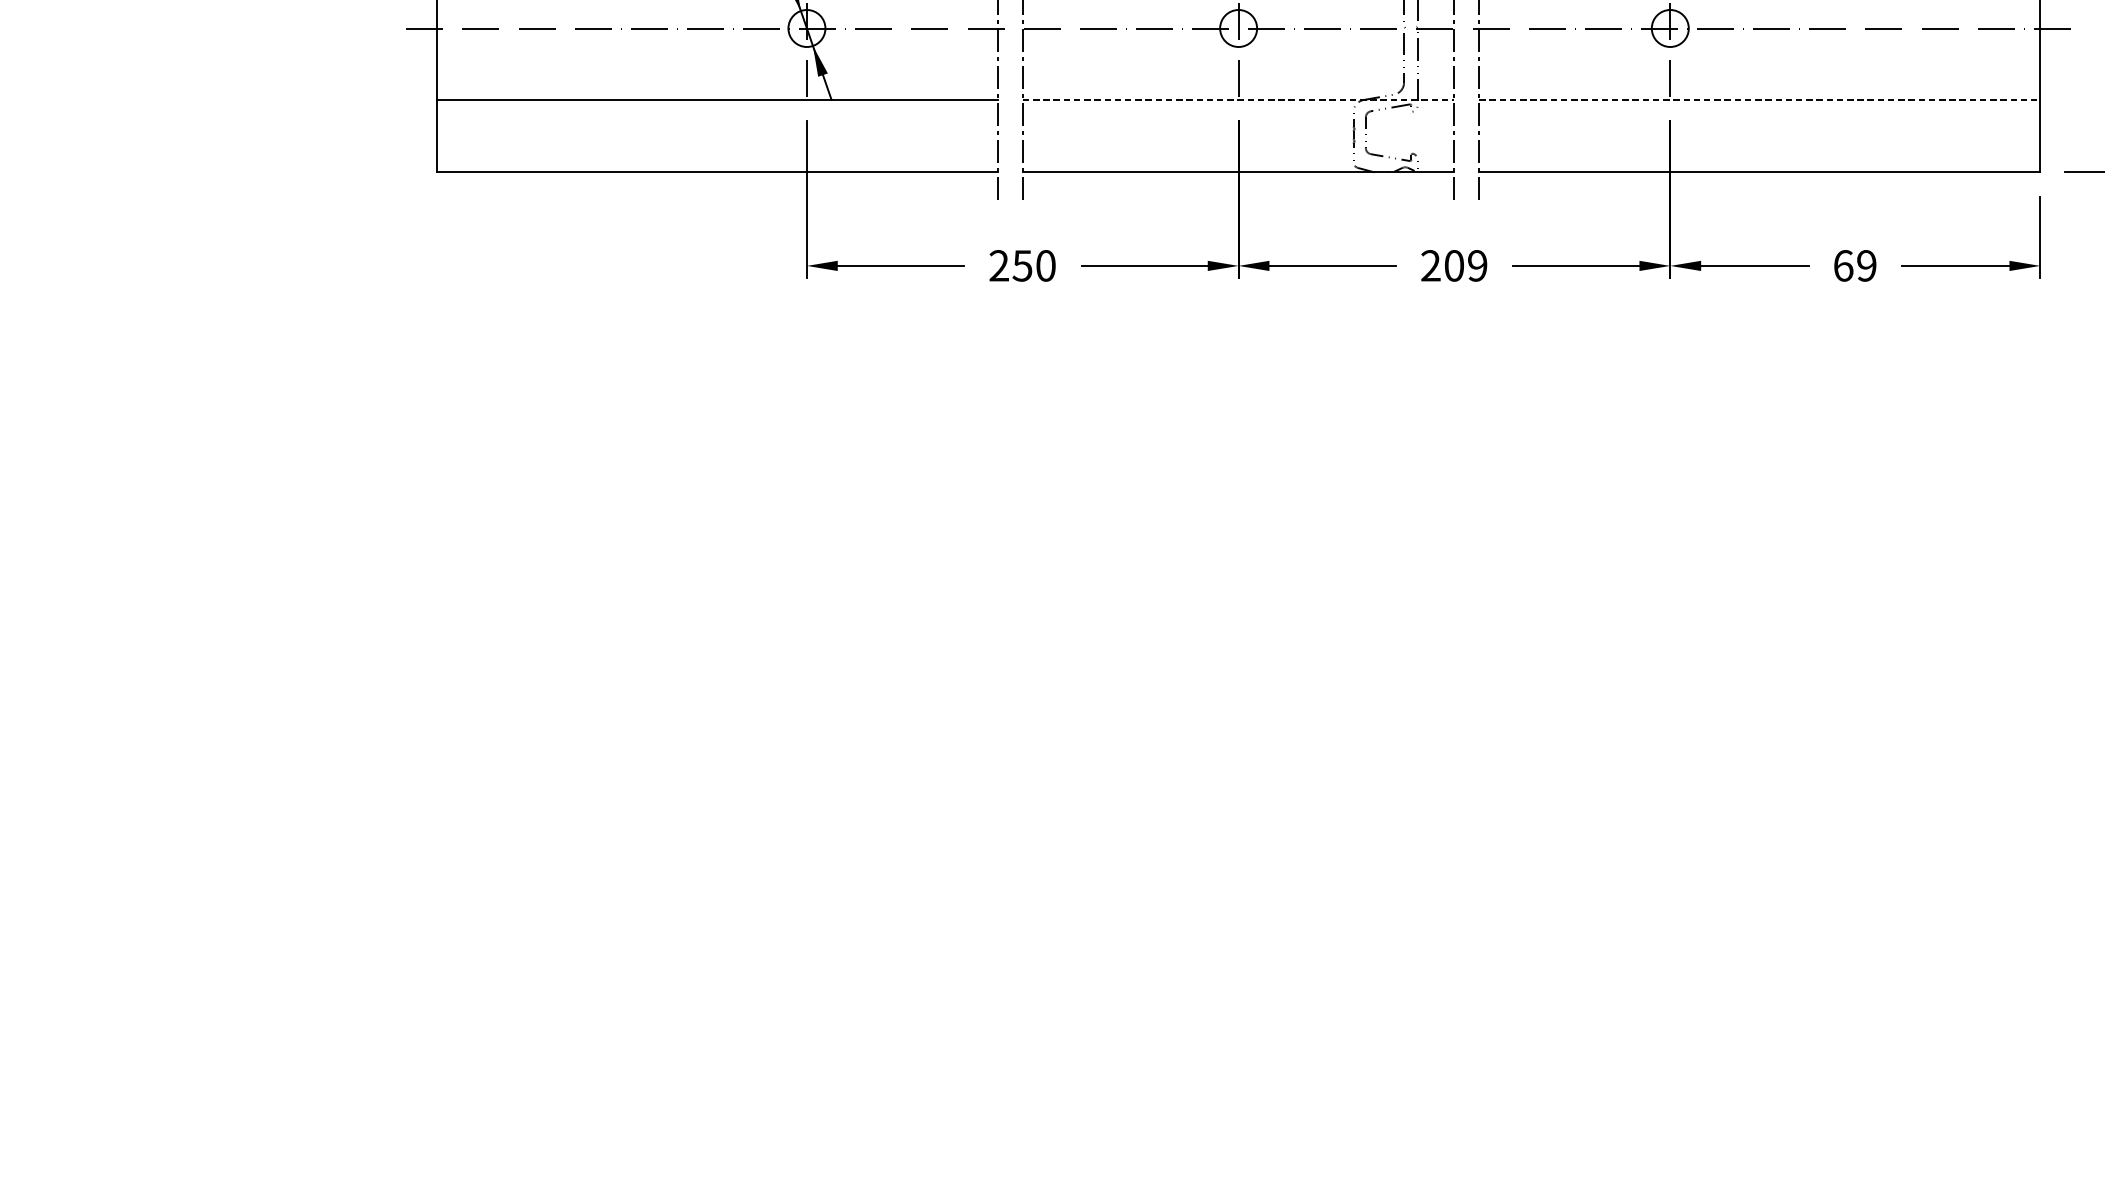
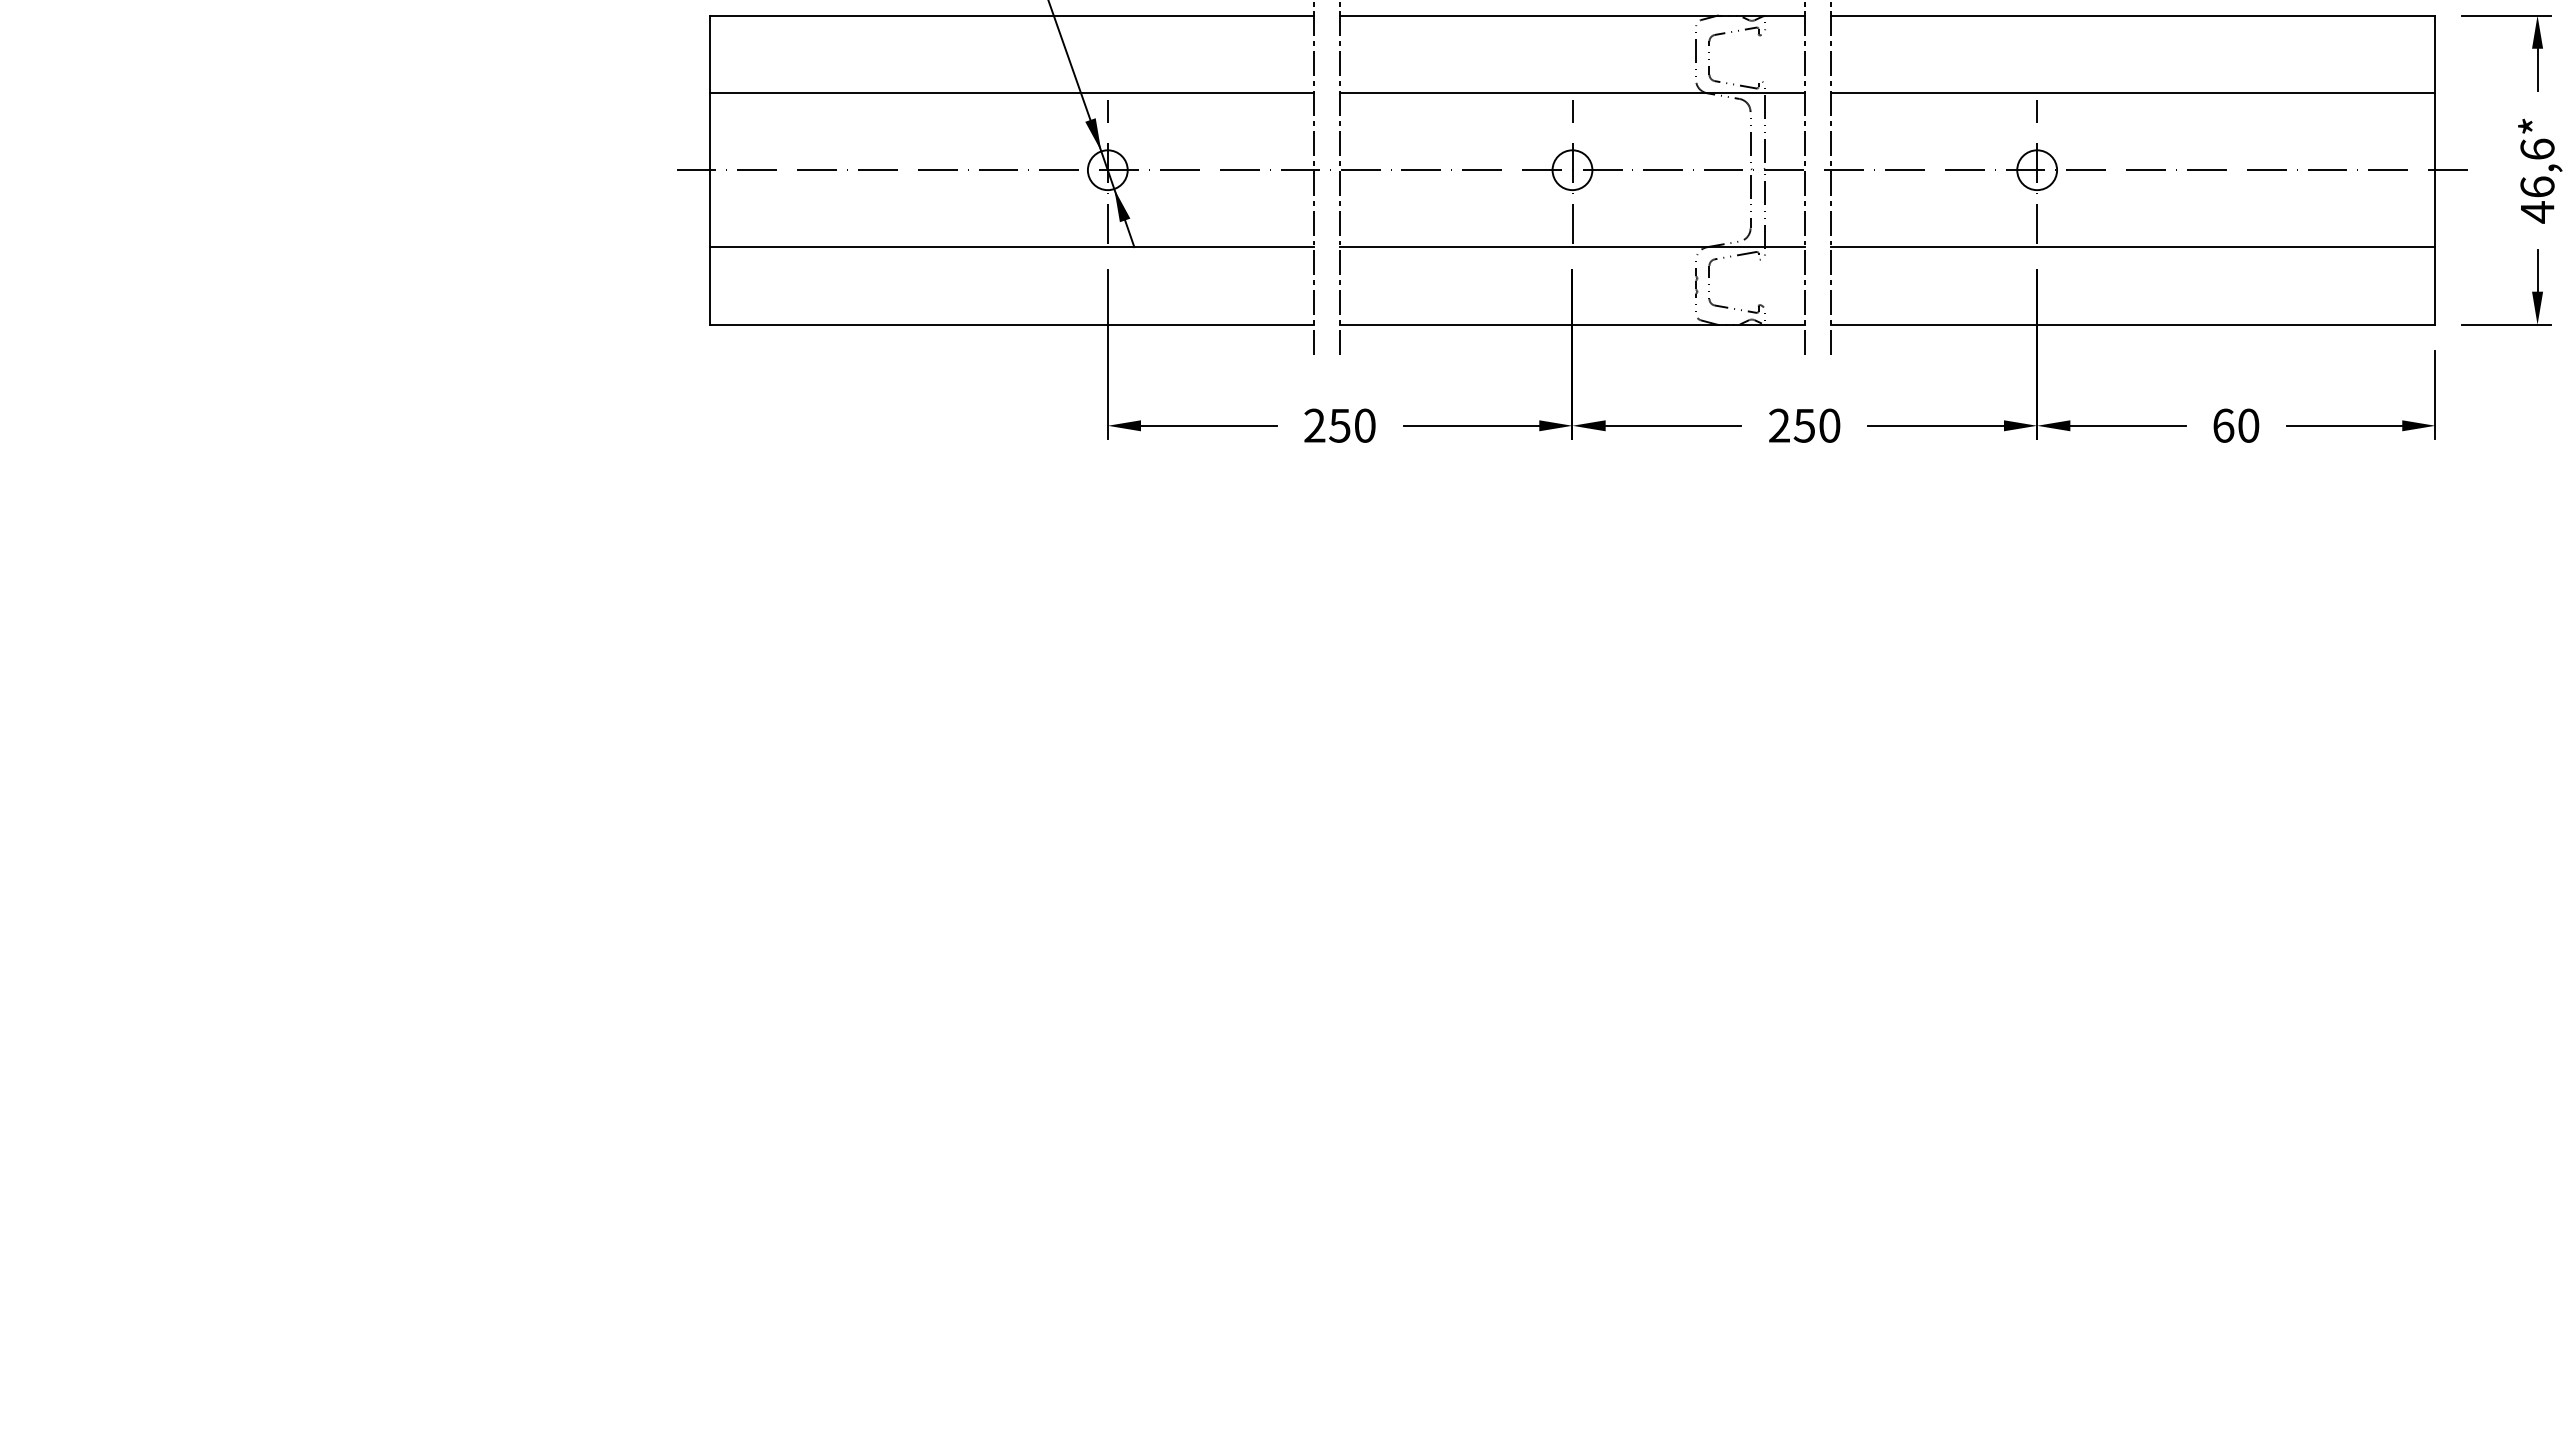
line: (1238, 100) -> (1572, 247), dashed -> solid
line: (1759, 100) -> (2133, 247), dashed -> solid
text: (1465, 265) -> (1816, 425), 209 -> 250
text: (1866, 265) -> (2248, 425), 69 -> 60

